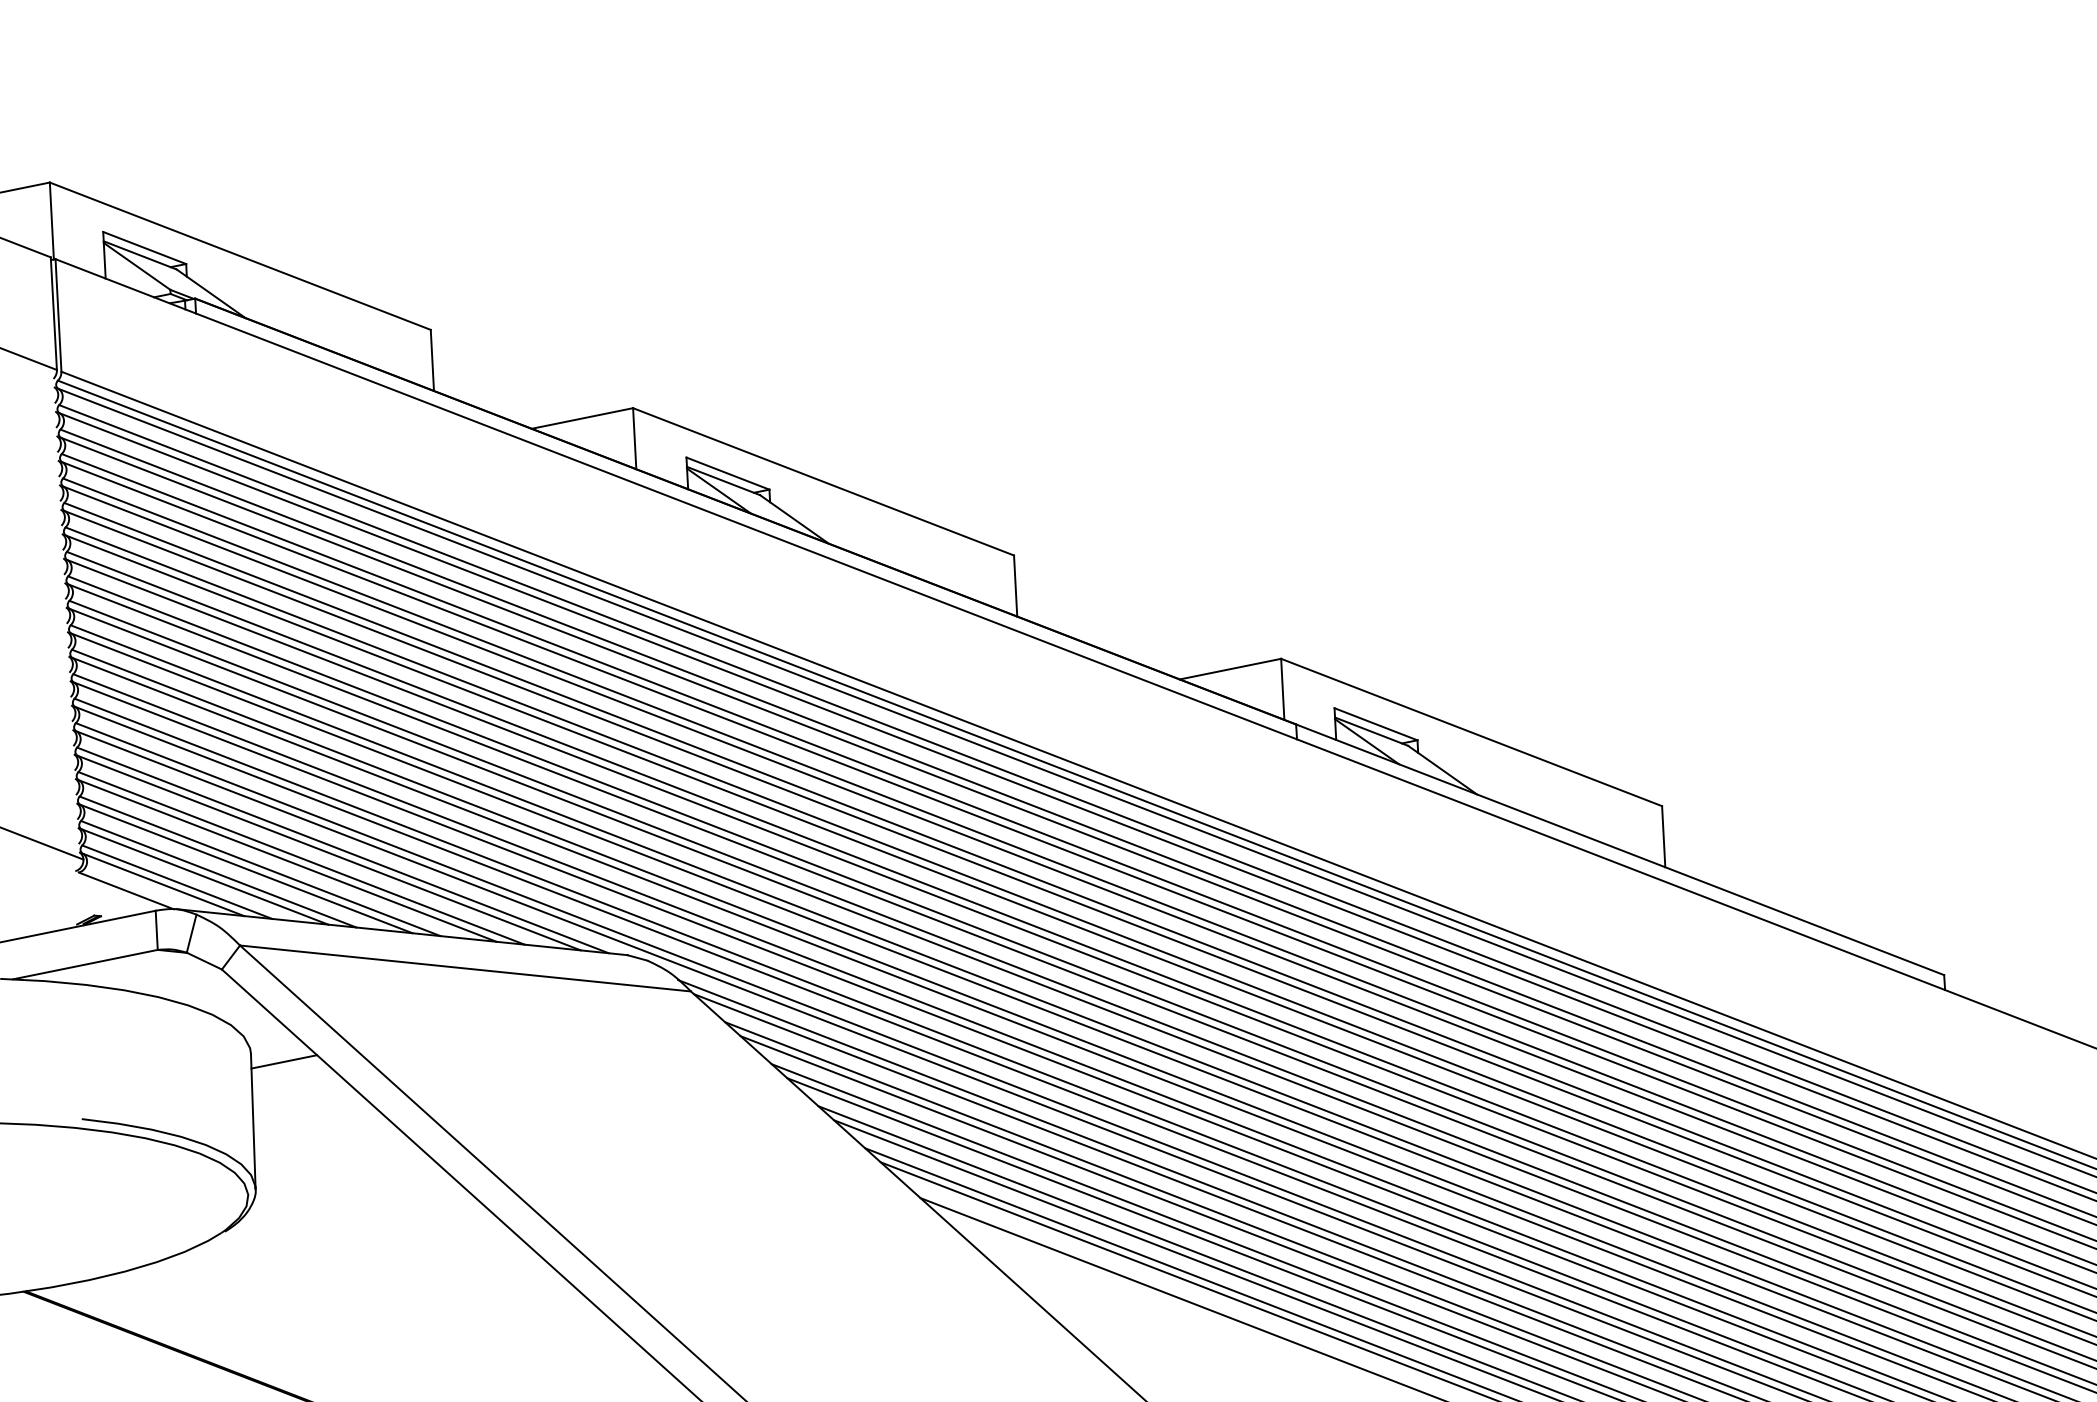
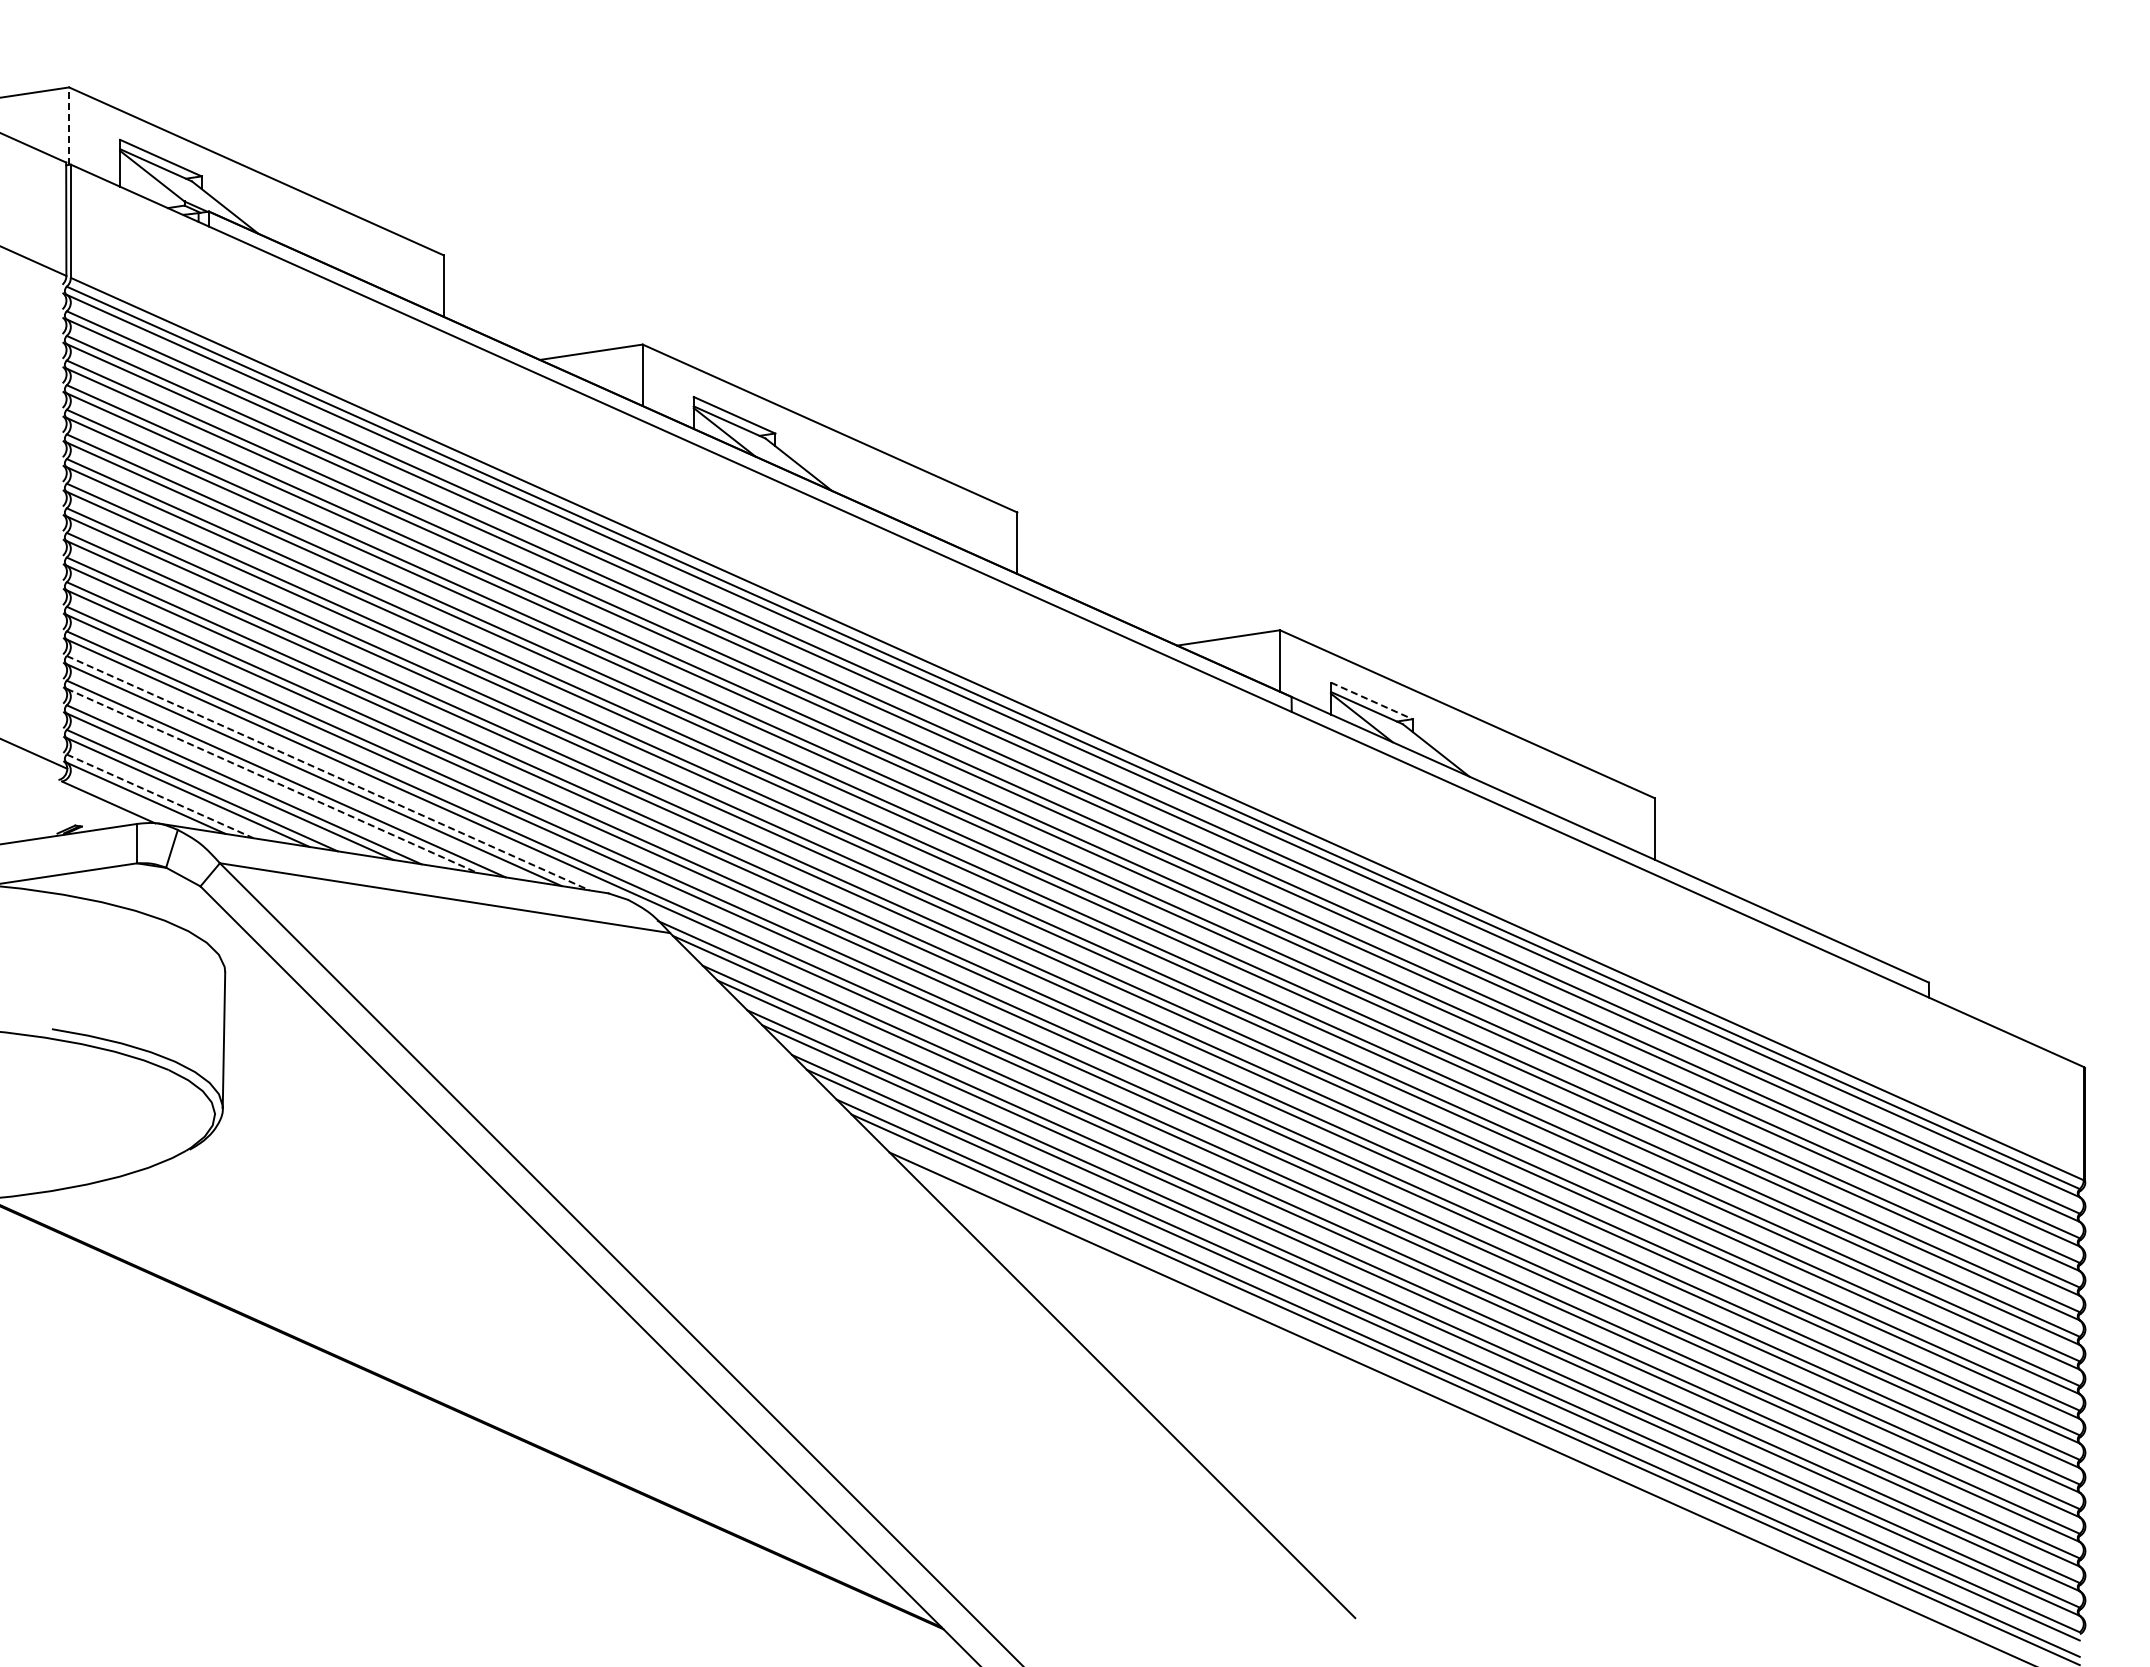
line: (52, 221) -> (69, 126), solid -> dashed
line: (1375, 723) -> (1371, 700), solid -> dashed
line: (343, 850) -> (328, 773), solid -> dashed
line: (288, 861) -> (272, 781), solid -> dashed
line: (177, 882) -> (160, 796), solid -> dashed
line: (283, 1062) -> (257, 982), removed

